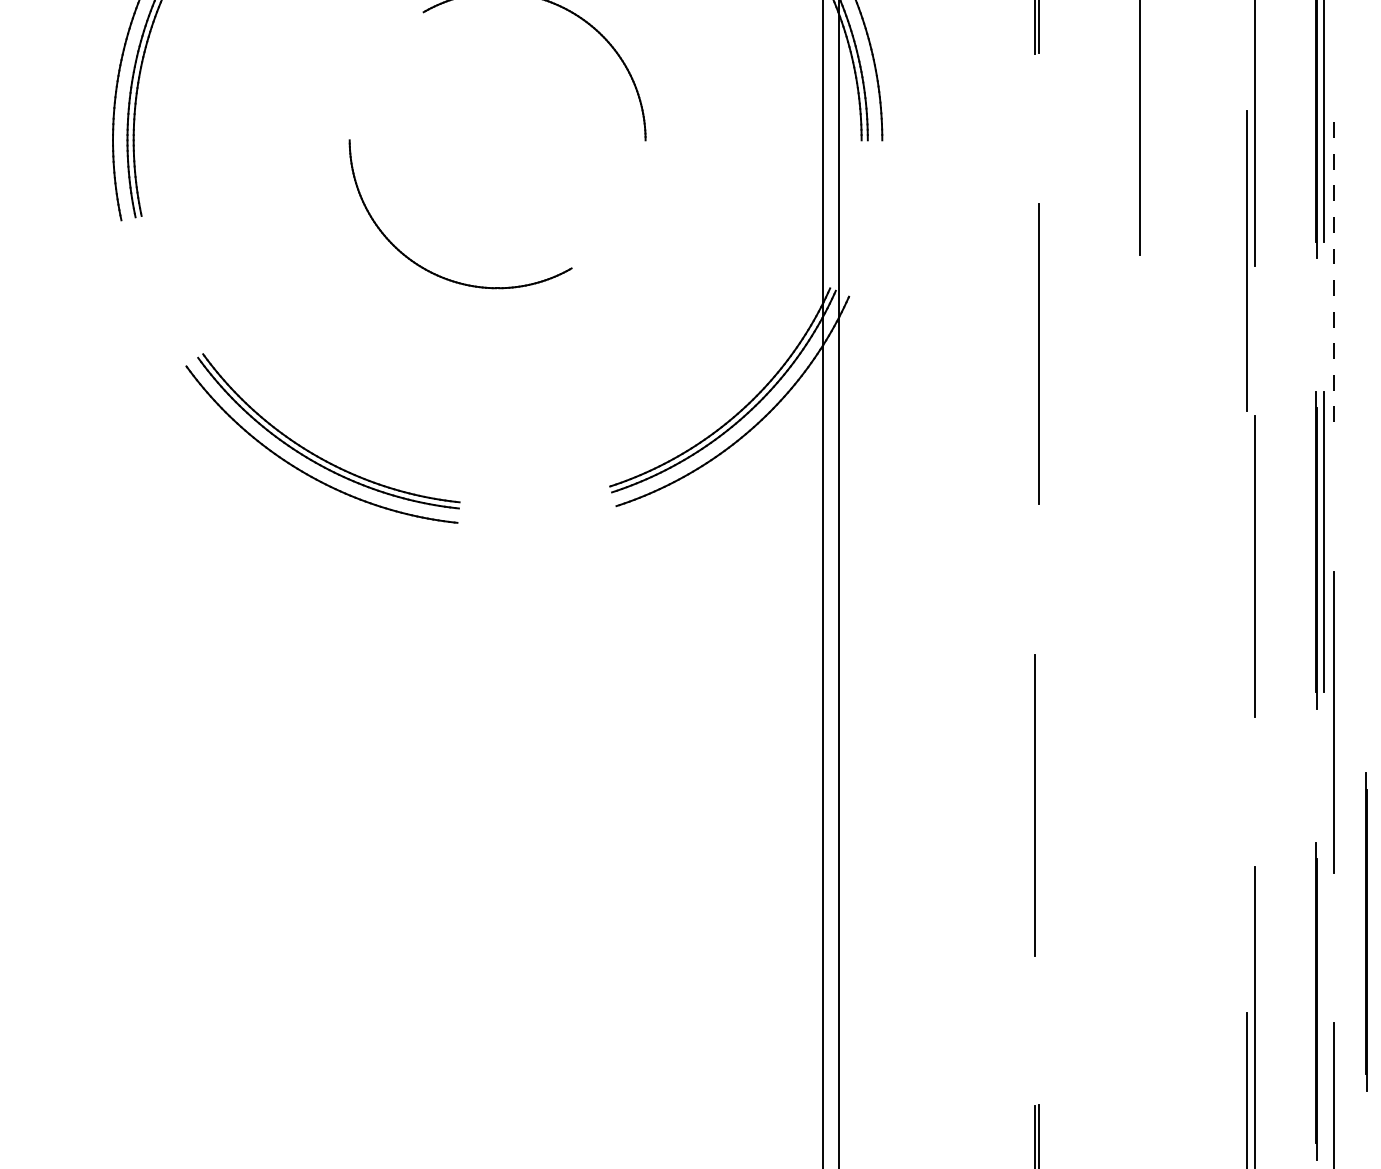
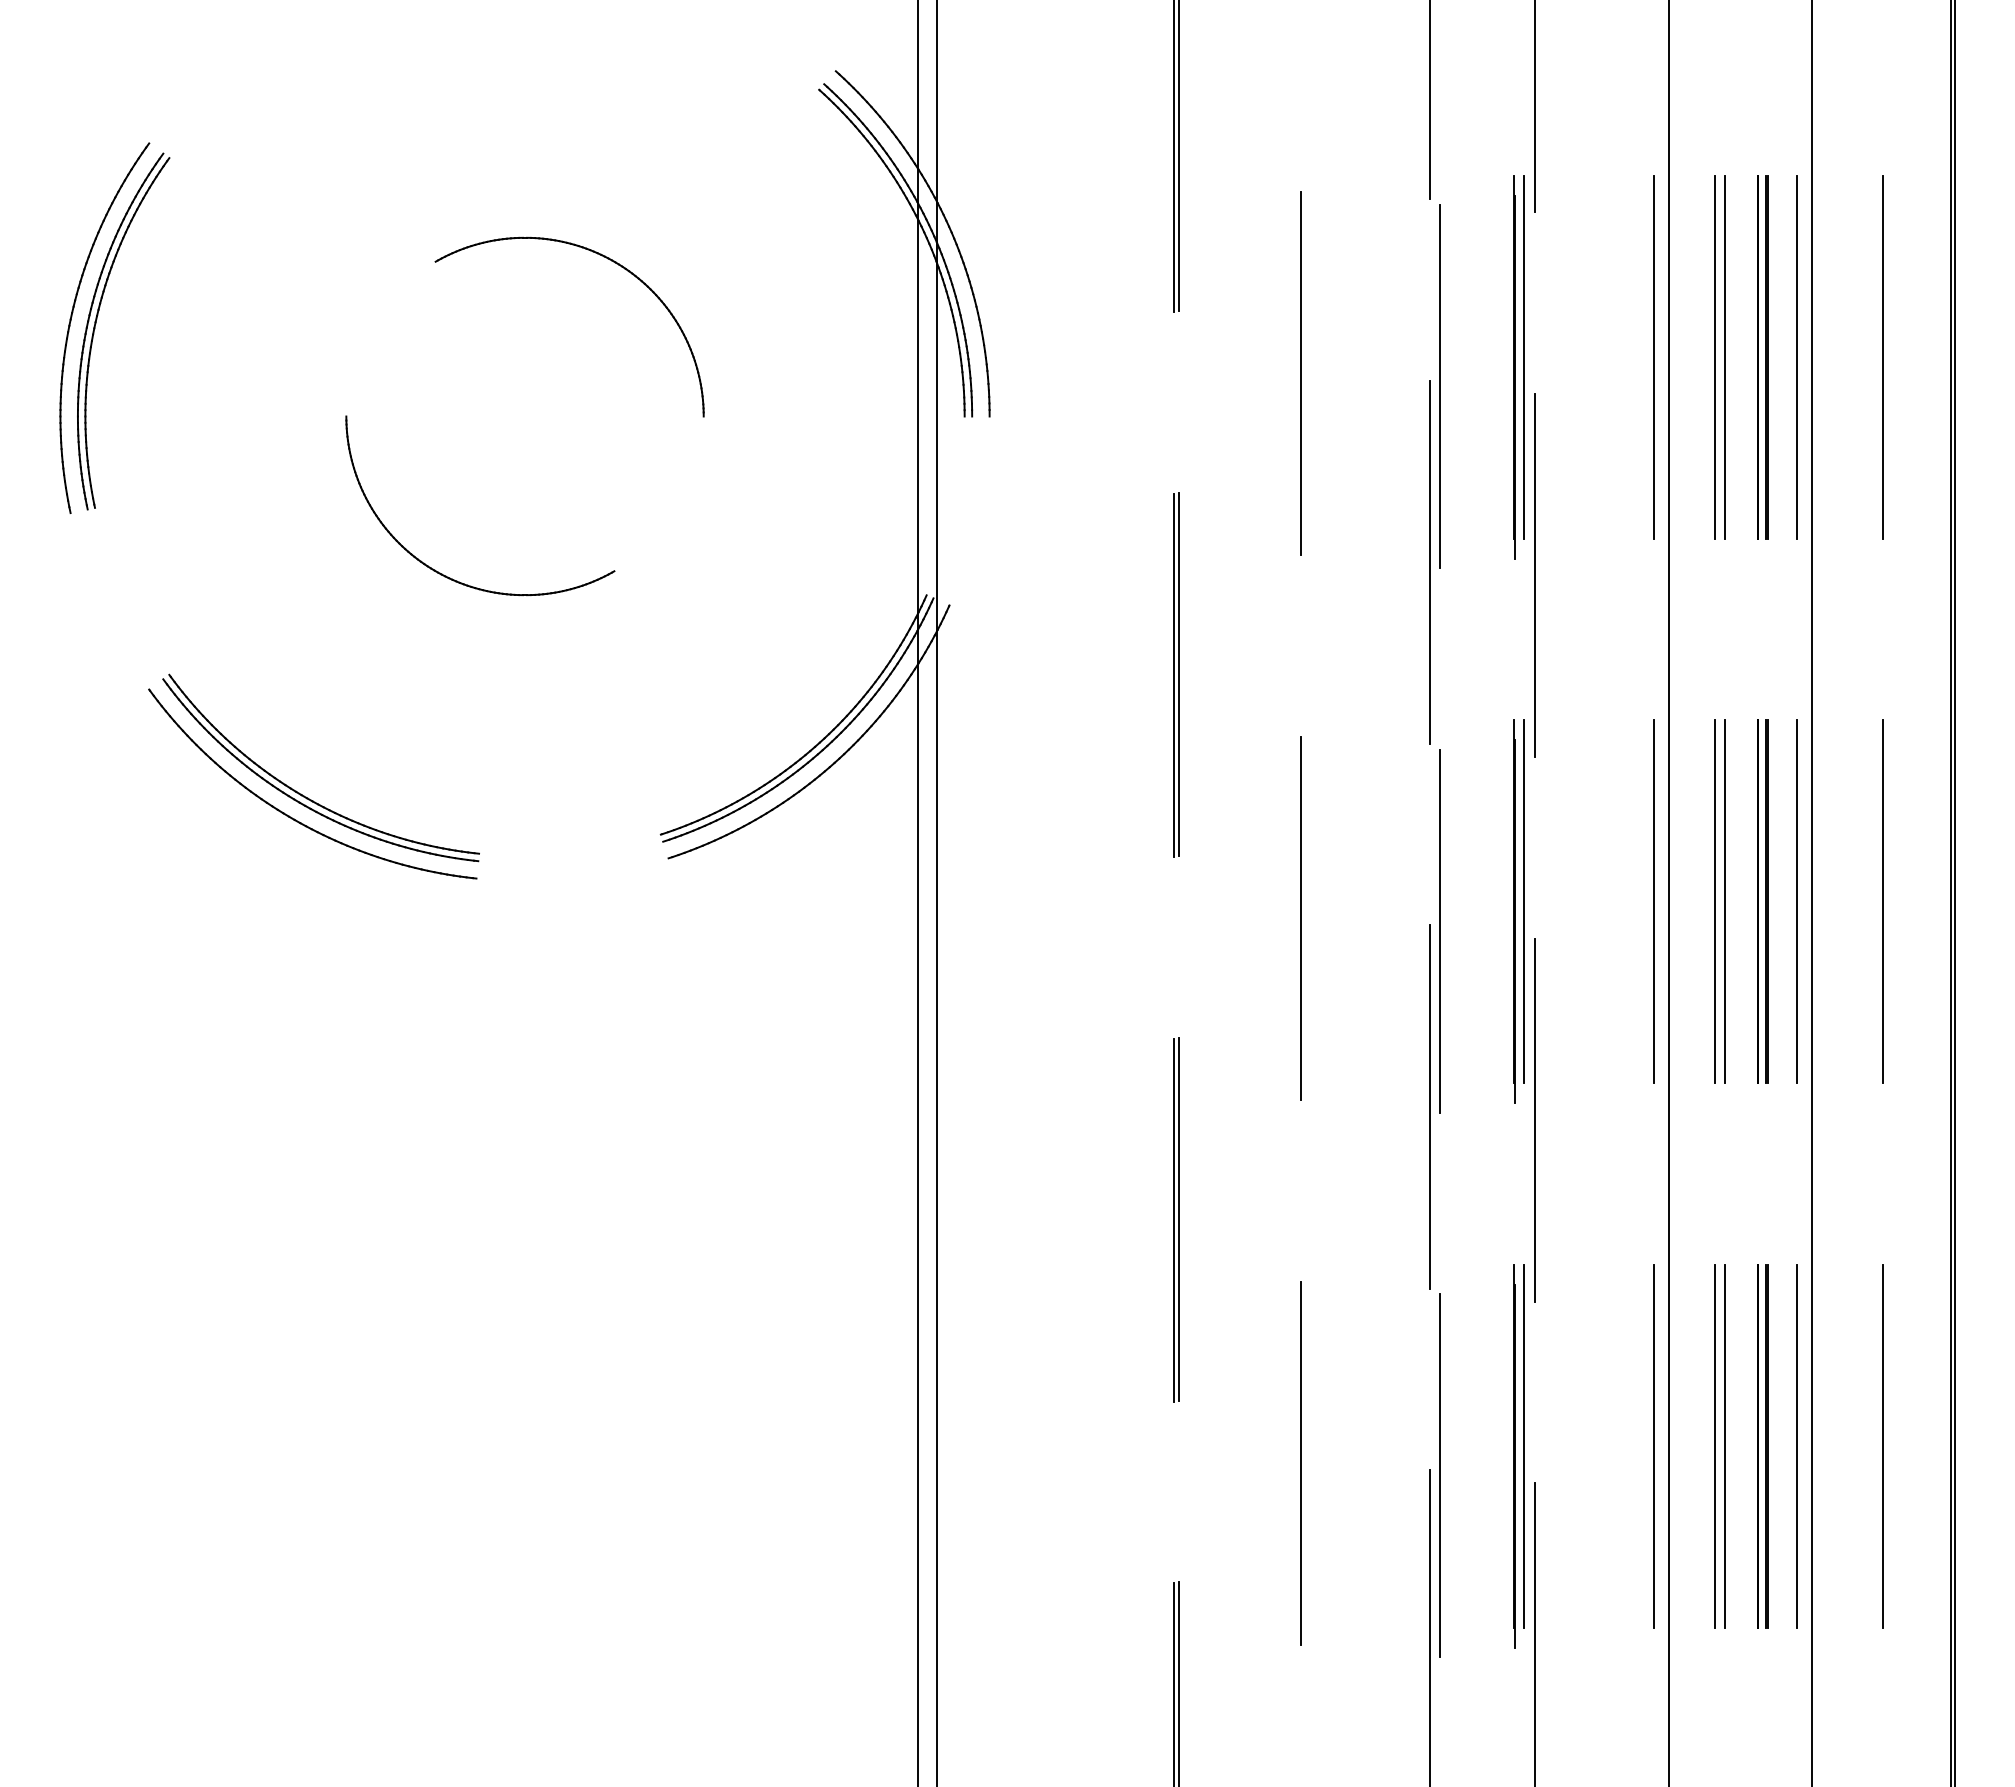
line: (1334, 271) -> (1535, 575), dashed -> solid
line: (1035, 353) -> (1174, 674), added
line: (1139, 555) -> (1300, 917), added
line: (1247, 711) -> (1430, 1106), added
line: (1039, 804) -> (1179, 1218), added
line: (1366, 931) -> (1574, 1372), removed
line: (1324, 993) -> (1523, 1446), added
line: (1139, 1006) -> (1300, 1462), added

